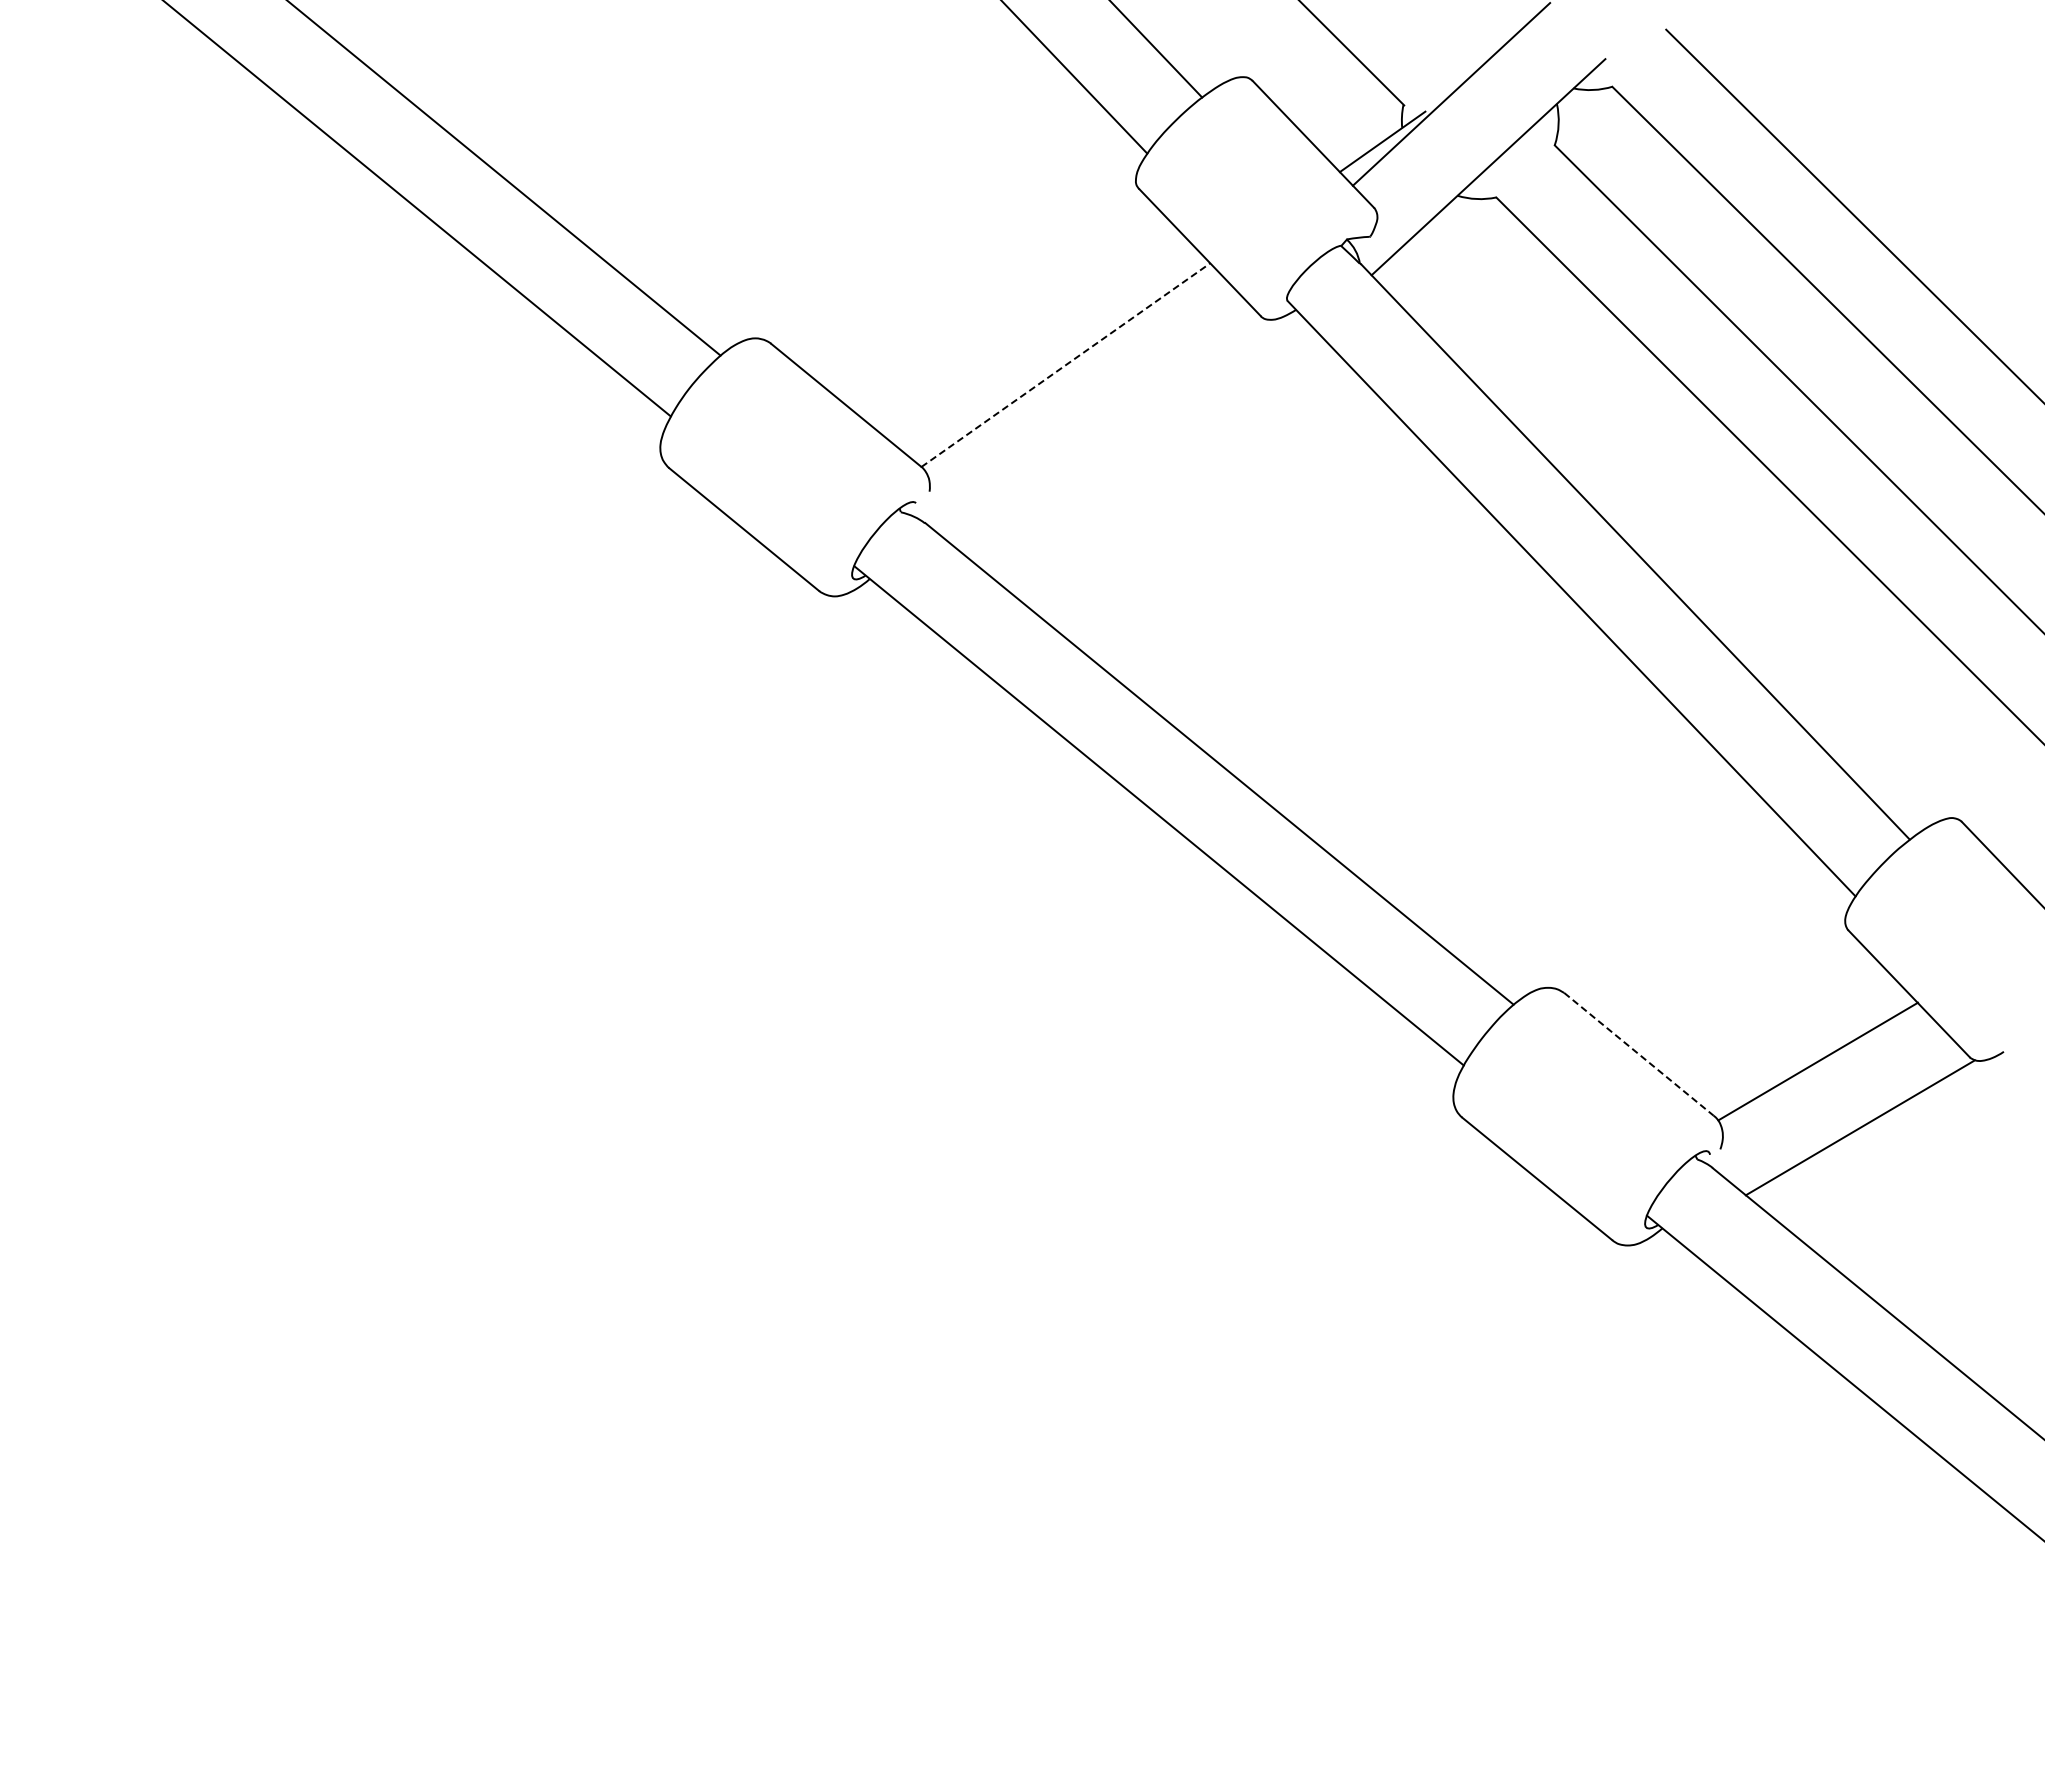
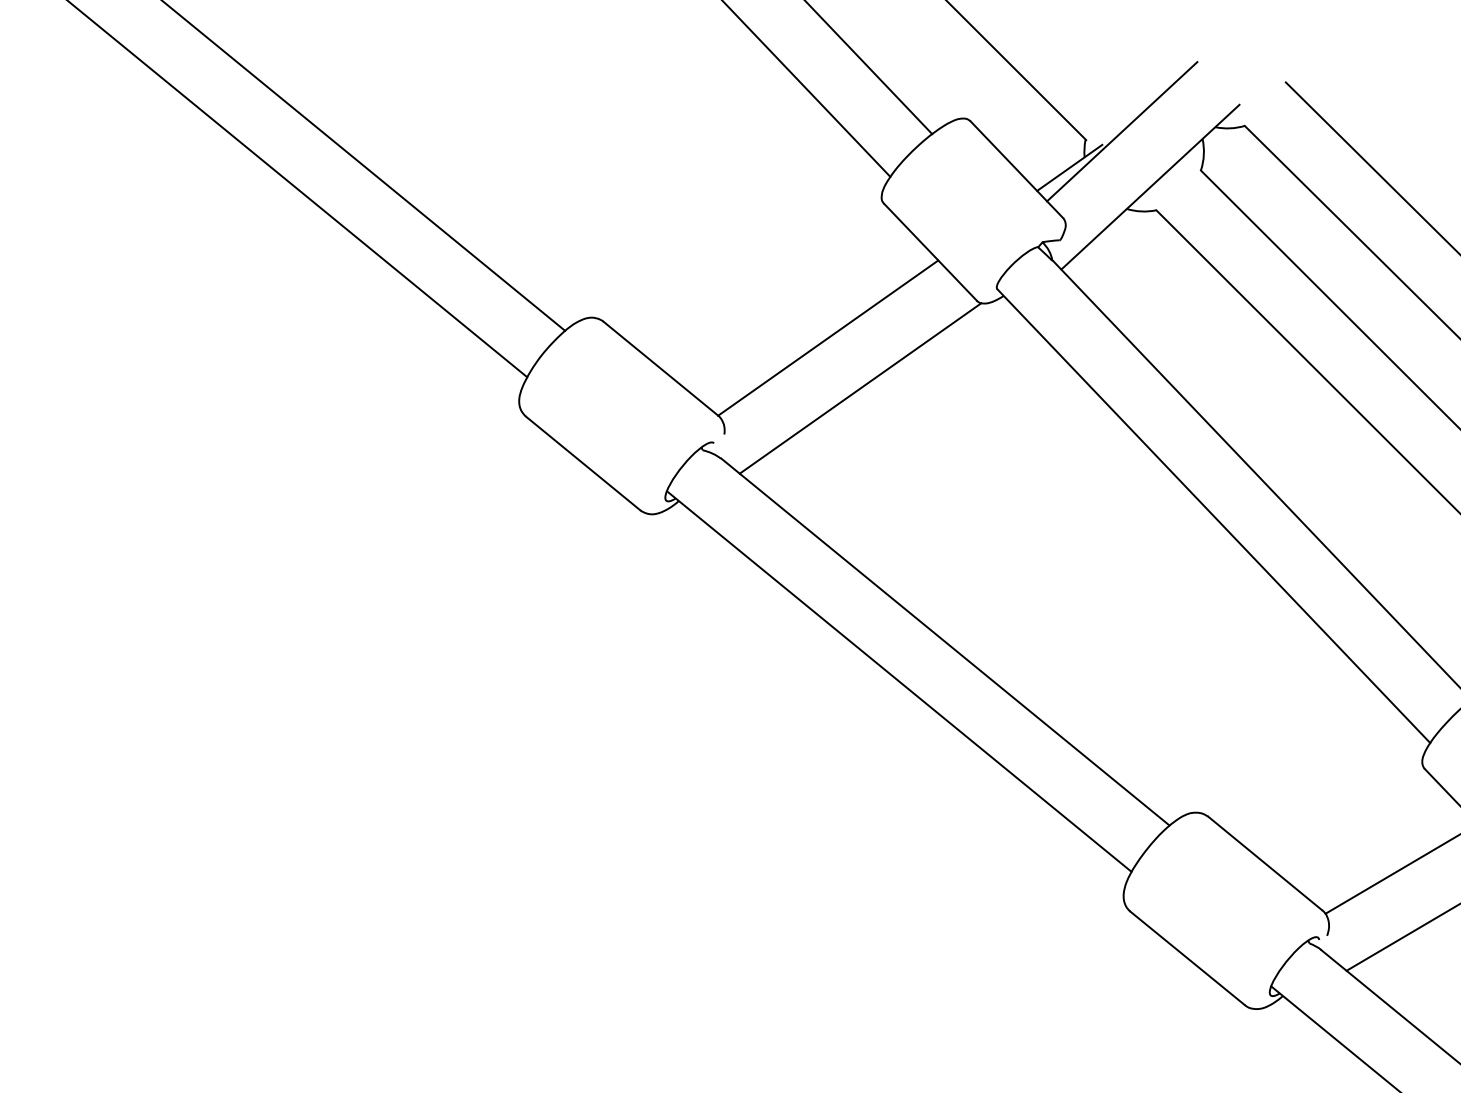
line: (1065, 365) -> (828, 338), dashed -> solid
line: (1107, 431) -> (860, 388), added
line: (1638, 1054) -> (1264, 863), dashed -> solid

